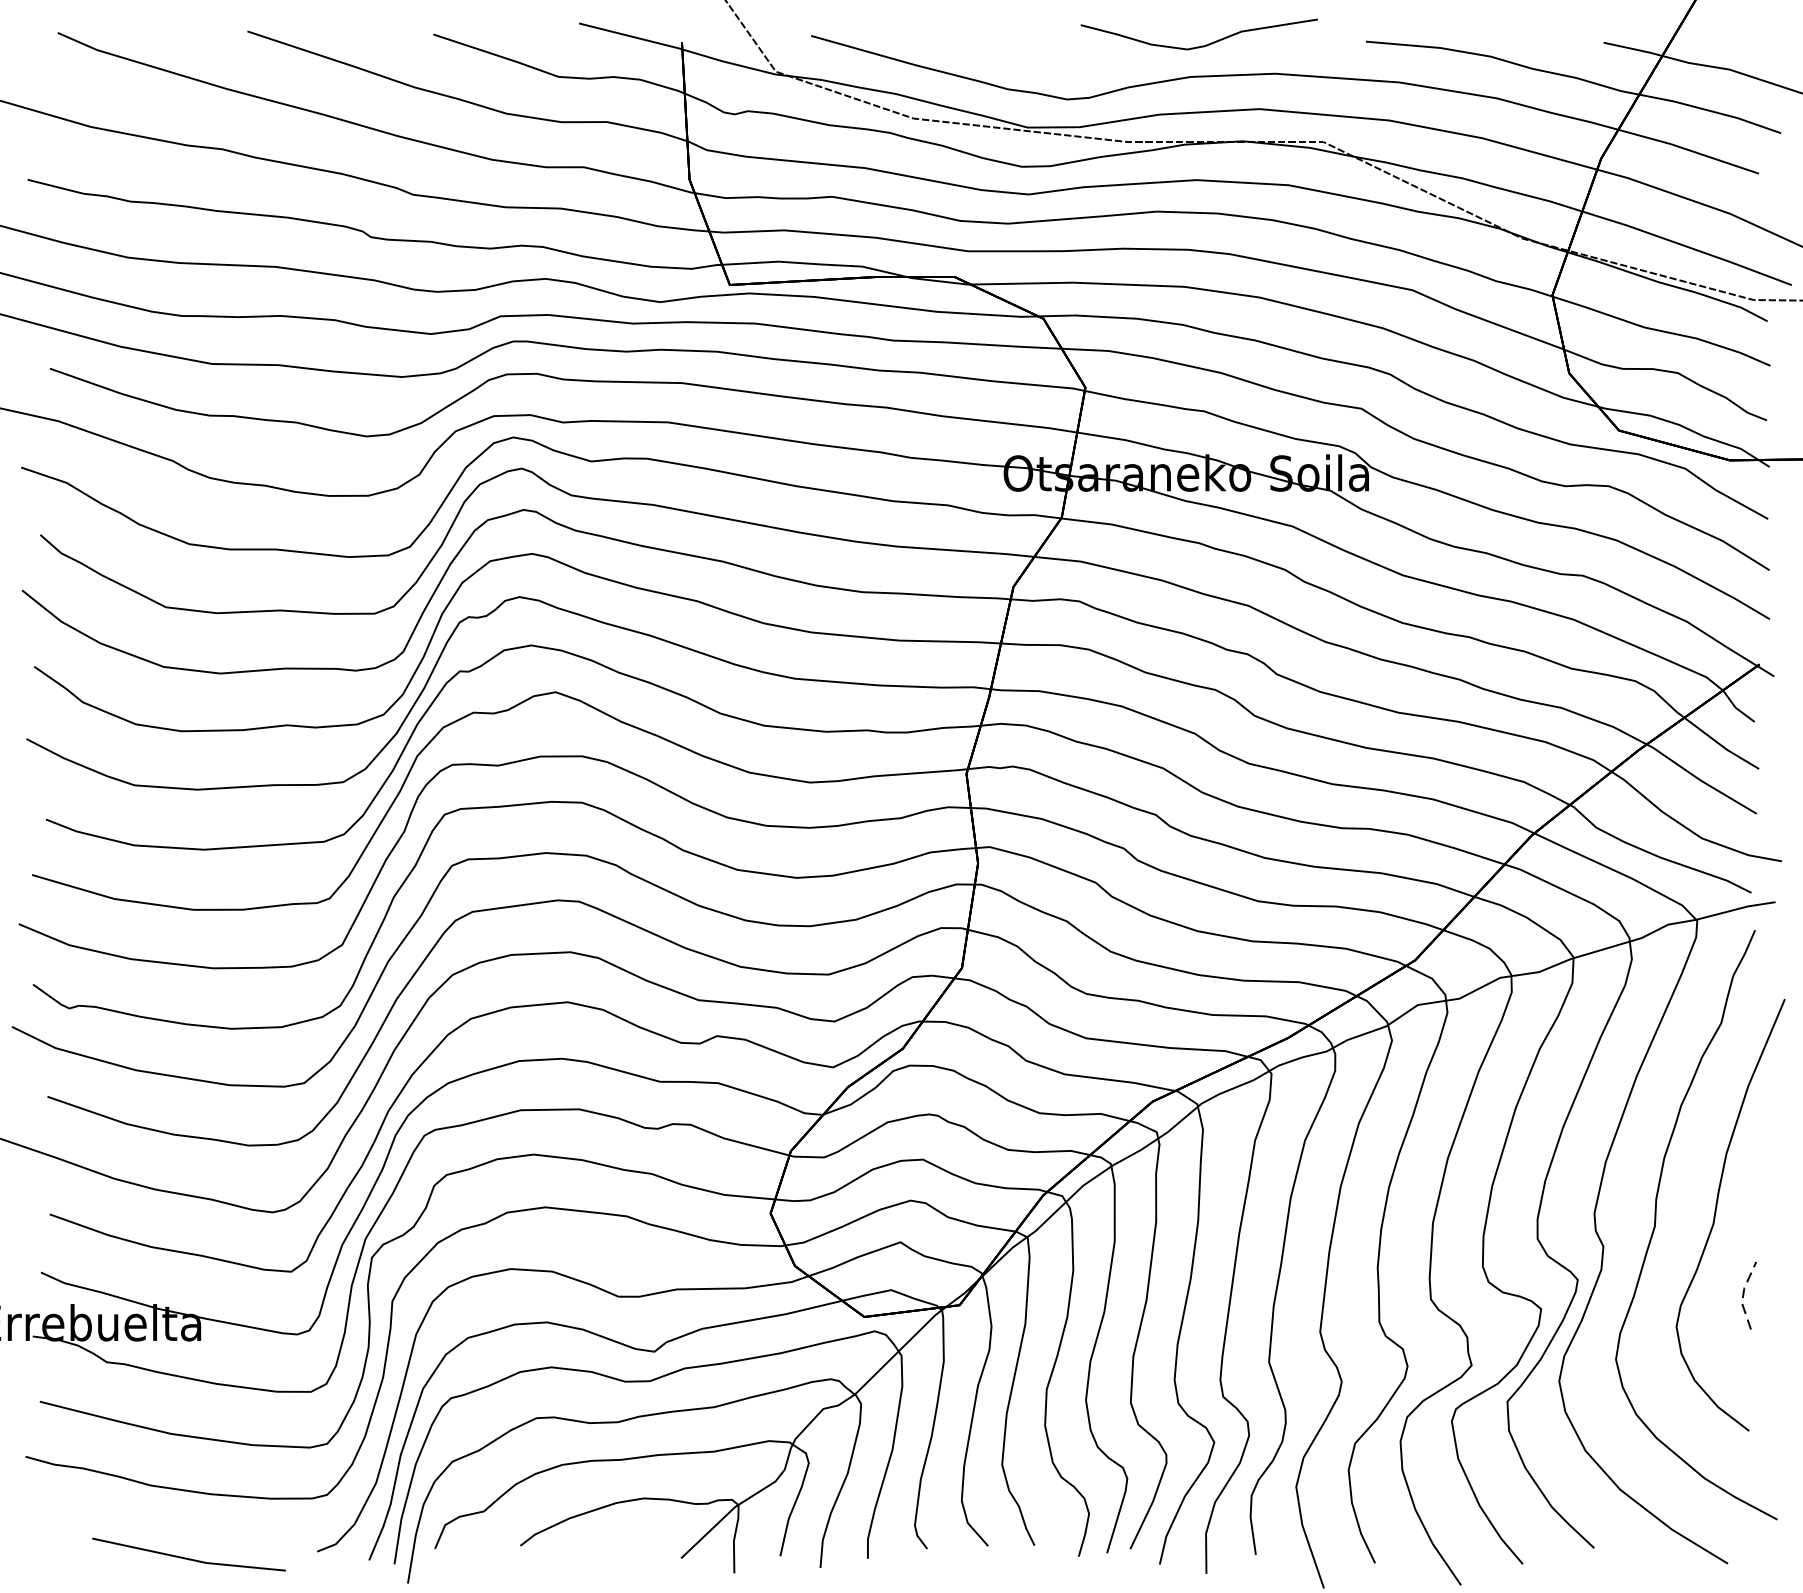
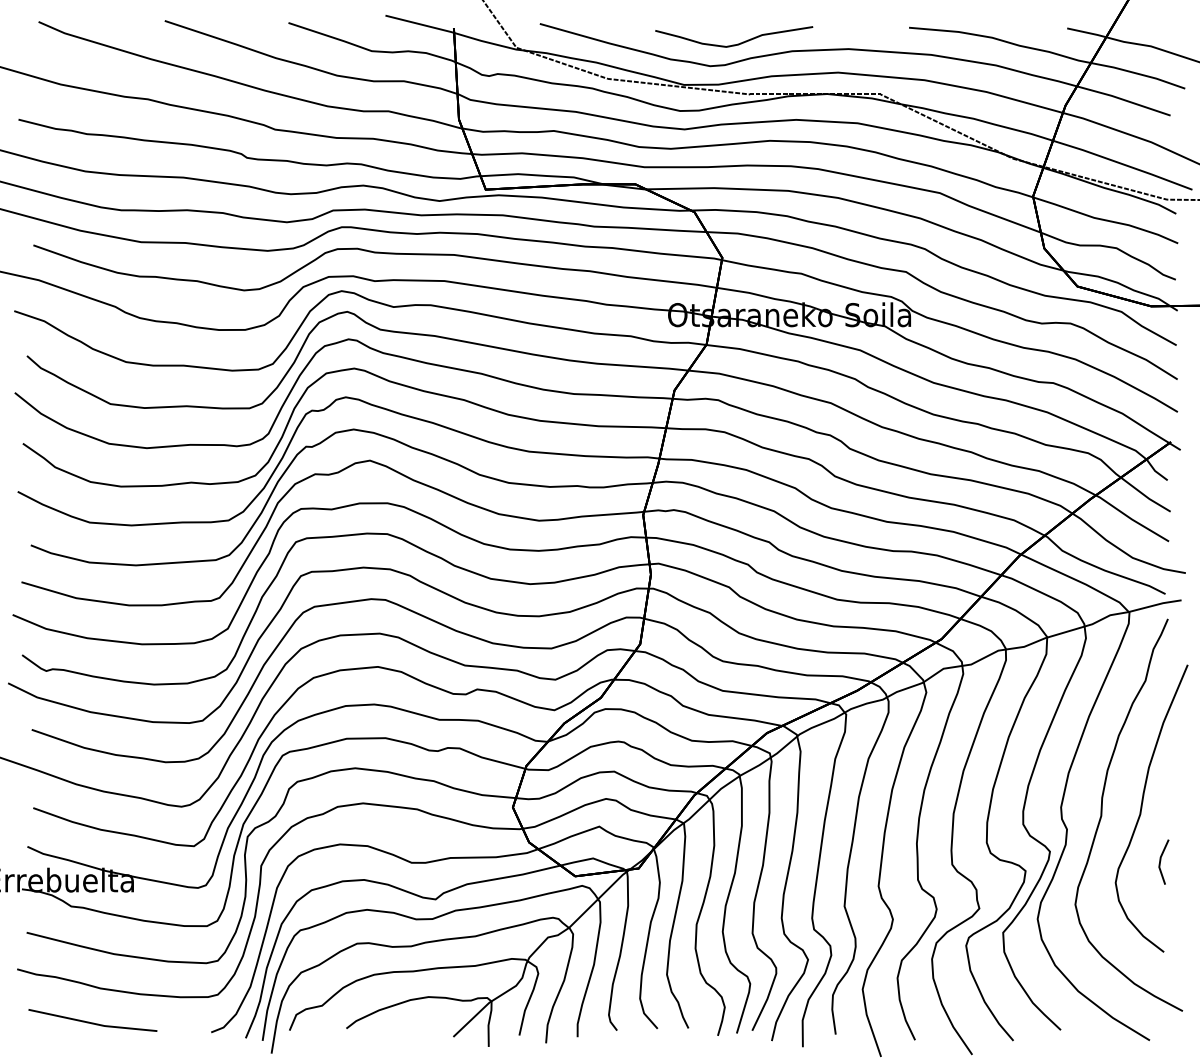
curve: (1204, 44) -> (737, 43), moved
line: (1743, 1294) -> (1160, 861), dashed -> solid
line: (188, 1557) -> (92, 1022), moved

